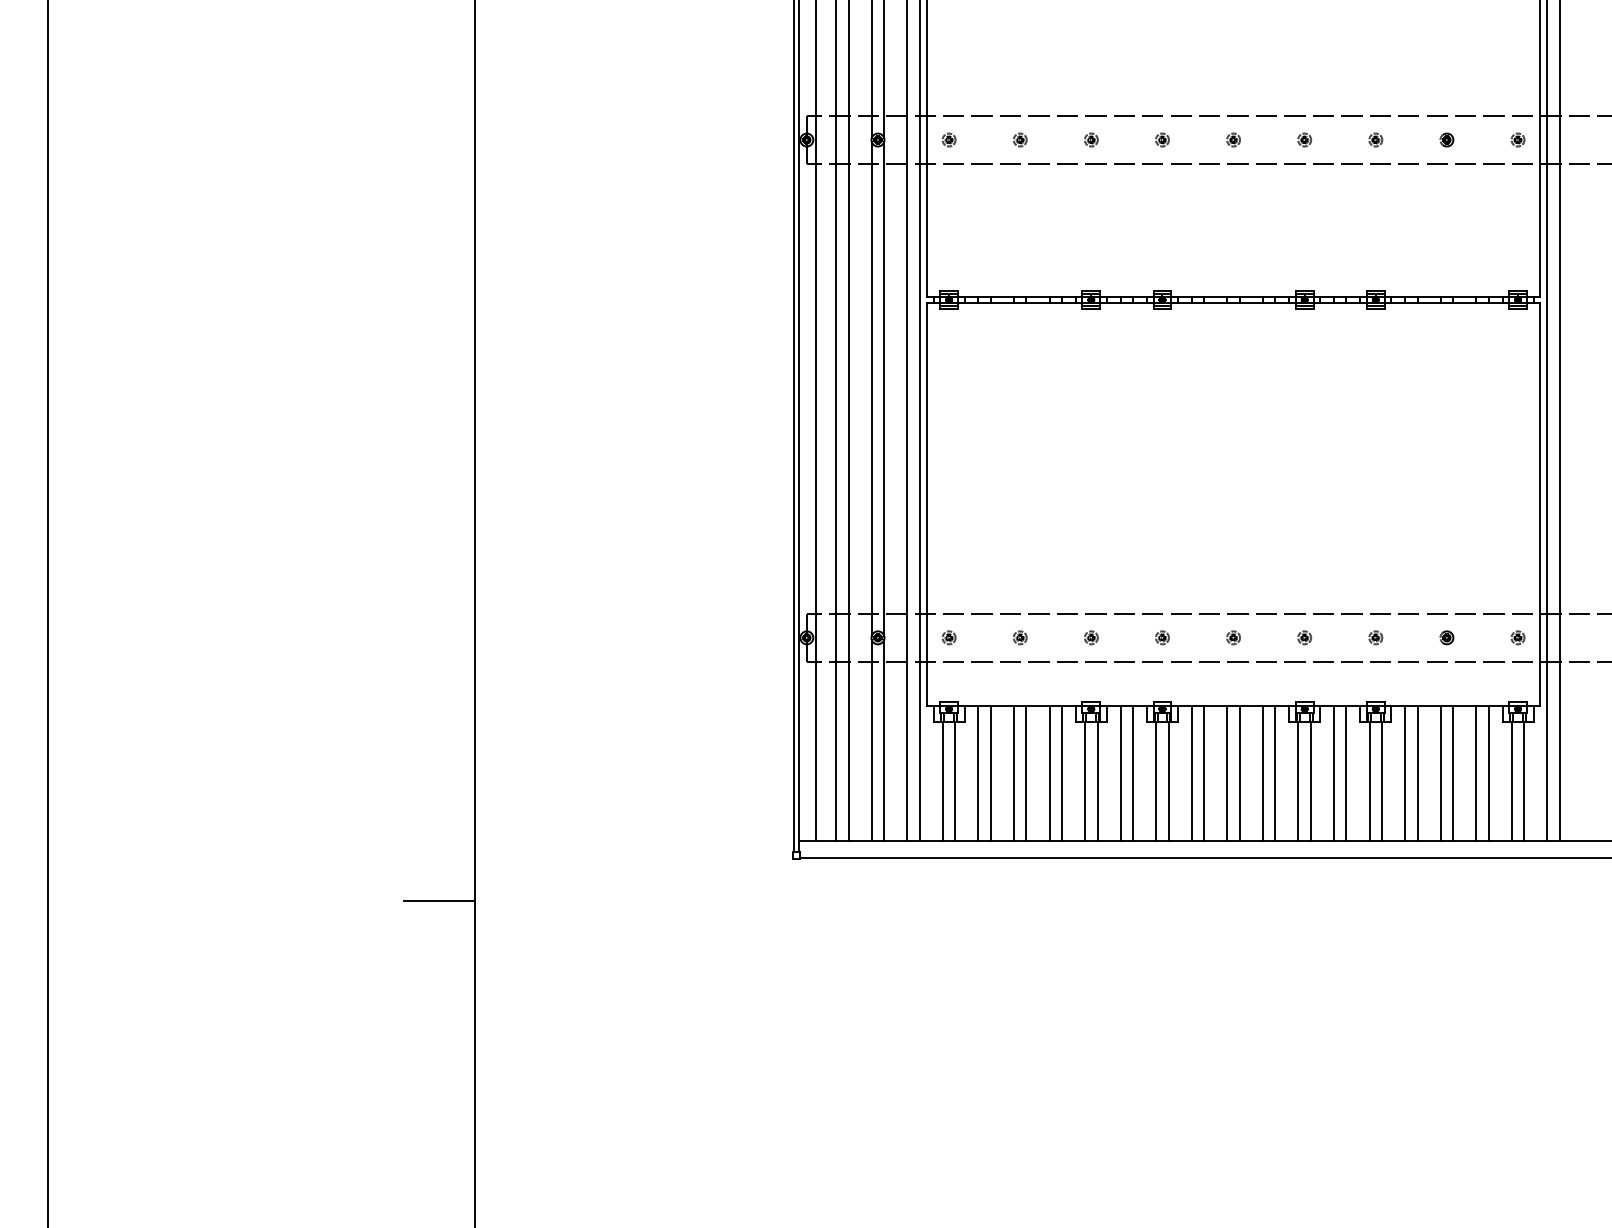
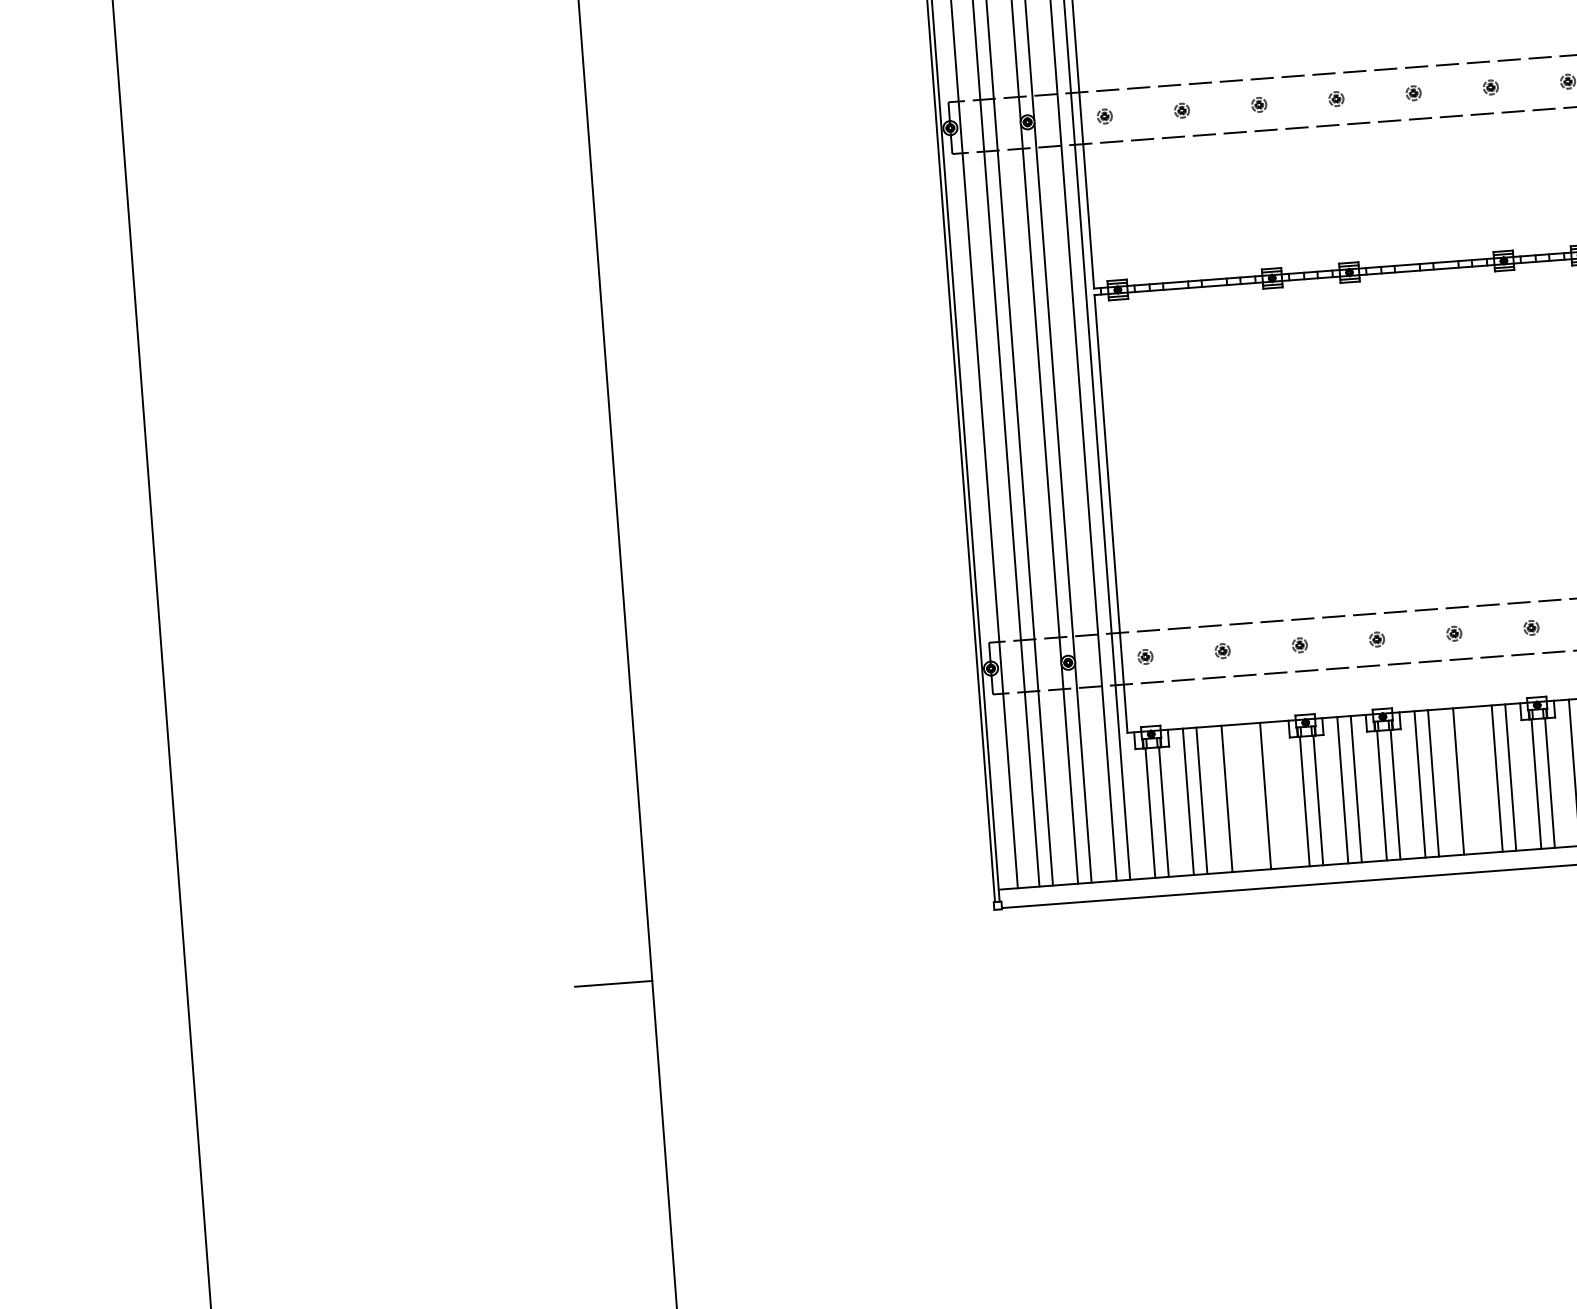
line: (1026, 773) -> (1240, 797), removed
line: (1062, 773) -> (1279, 794), removed
line: (1239, 773) -> (1471, 780), removed

